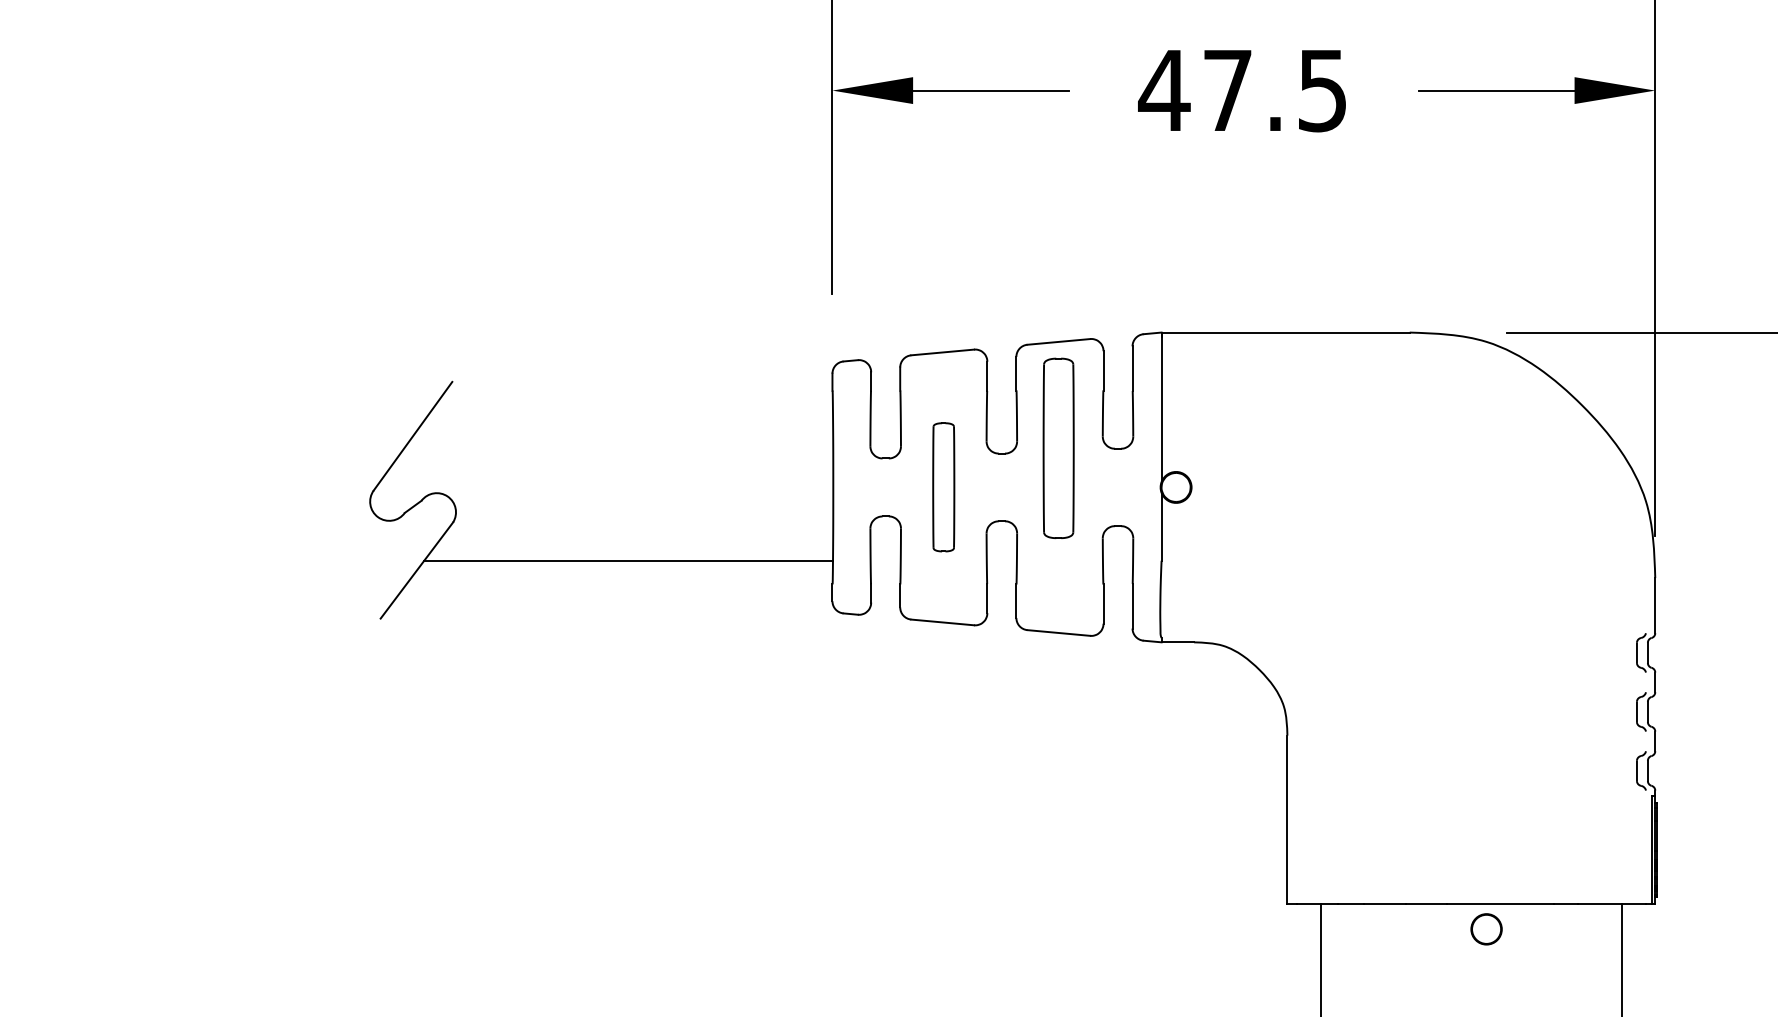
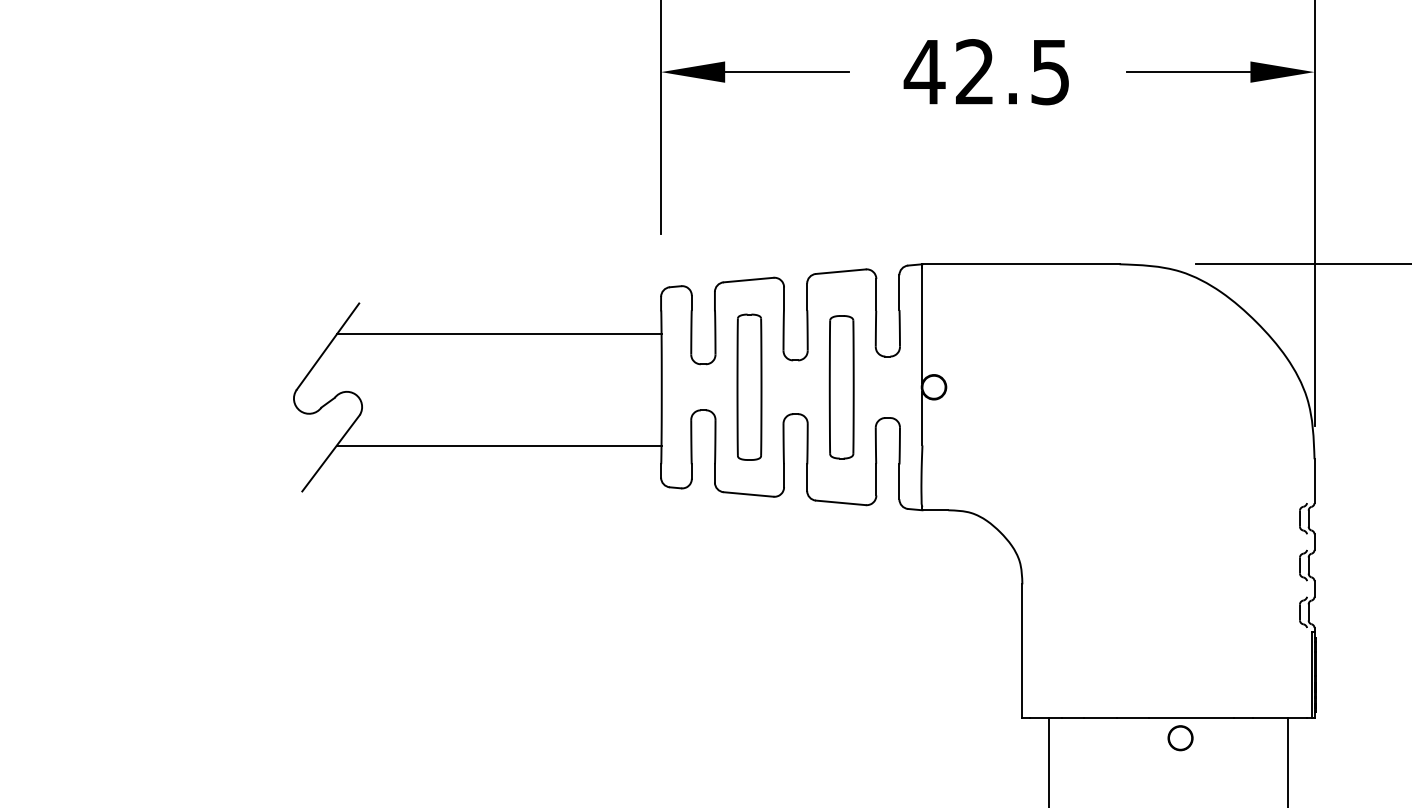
text: (1227, 89) -> (974, 71), 47.5 -> 42.5
line: (627, 420) -> (498, 334), added
part: (1058, 448) -> (841, 387), moved
part: (943, 486) -> (749, 386), size x1.43

